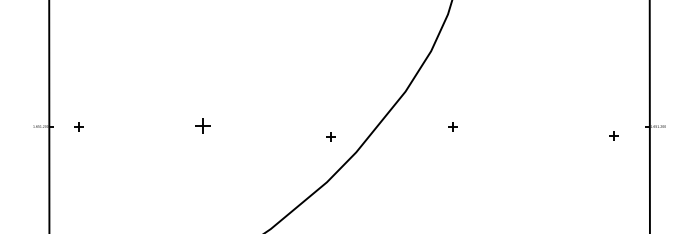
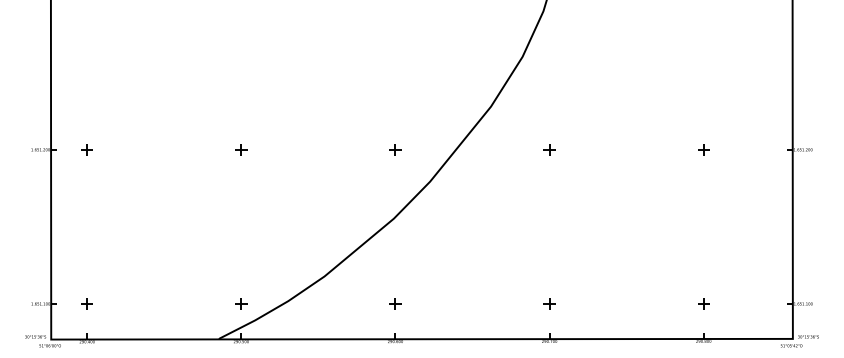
part: (203, 126) -> (241, 149), size x0.62
part: (331, 136) -> (395, 149), moved
part: (614, 136) -> (703, 149), moved

